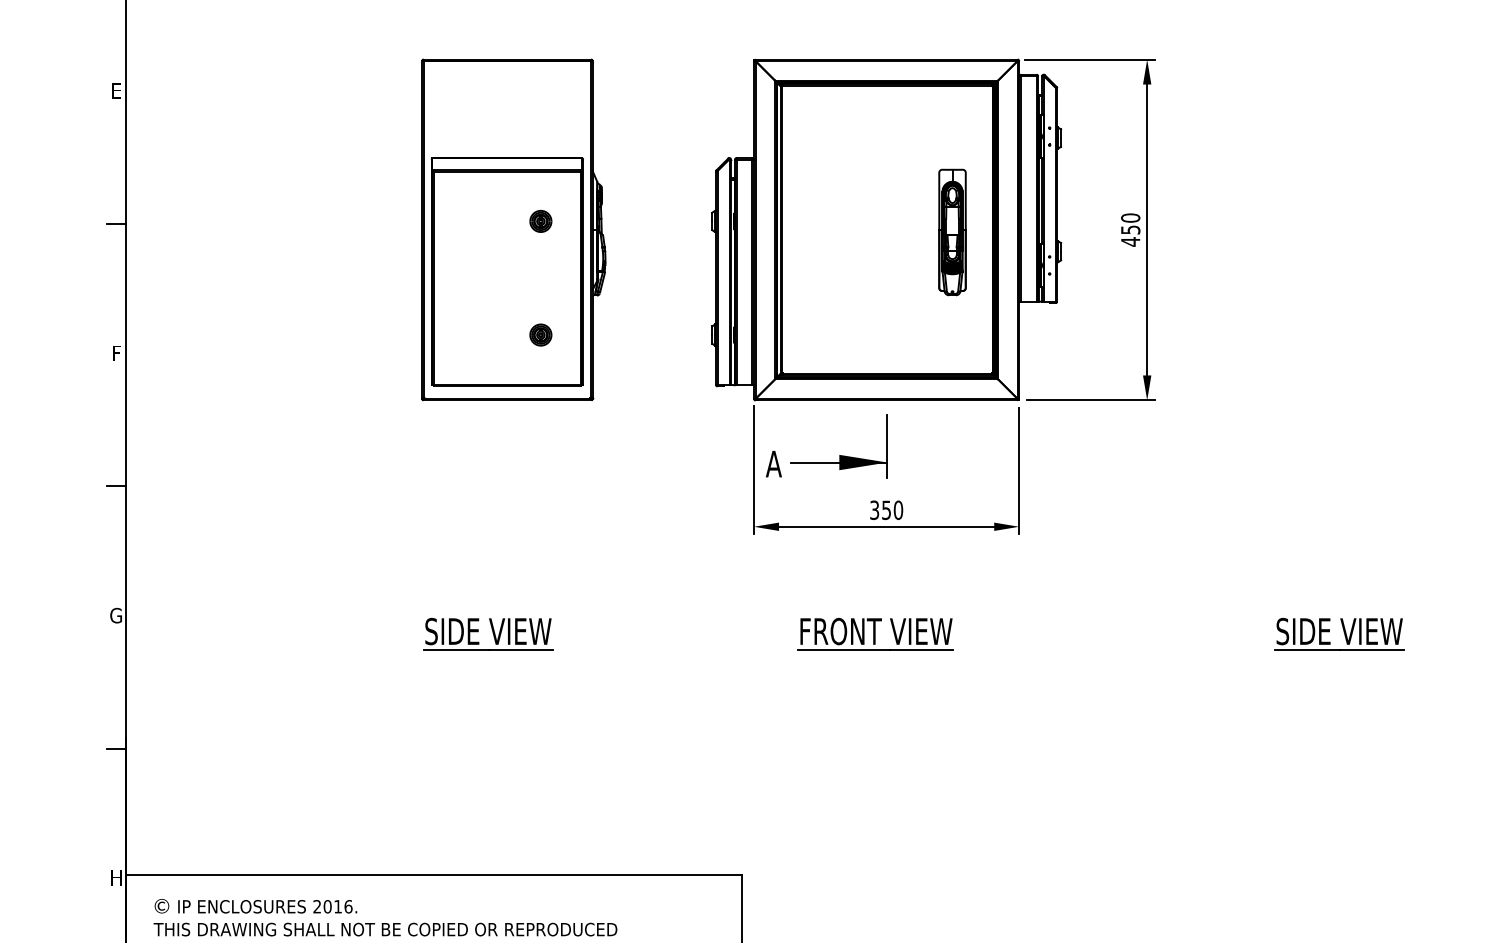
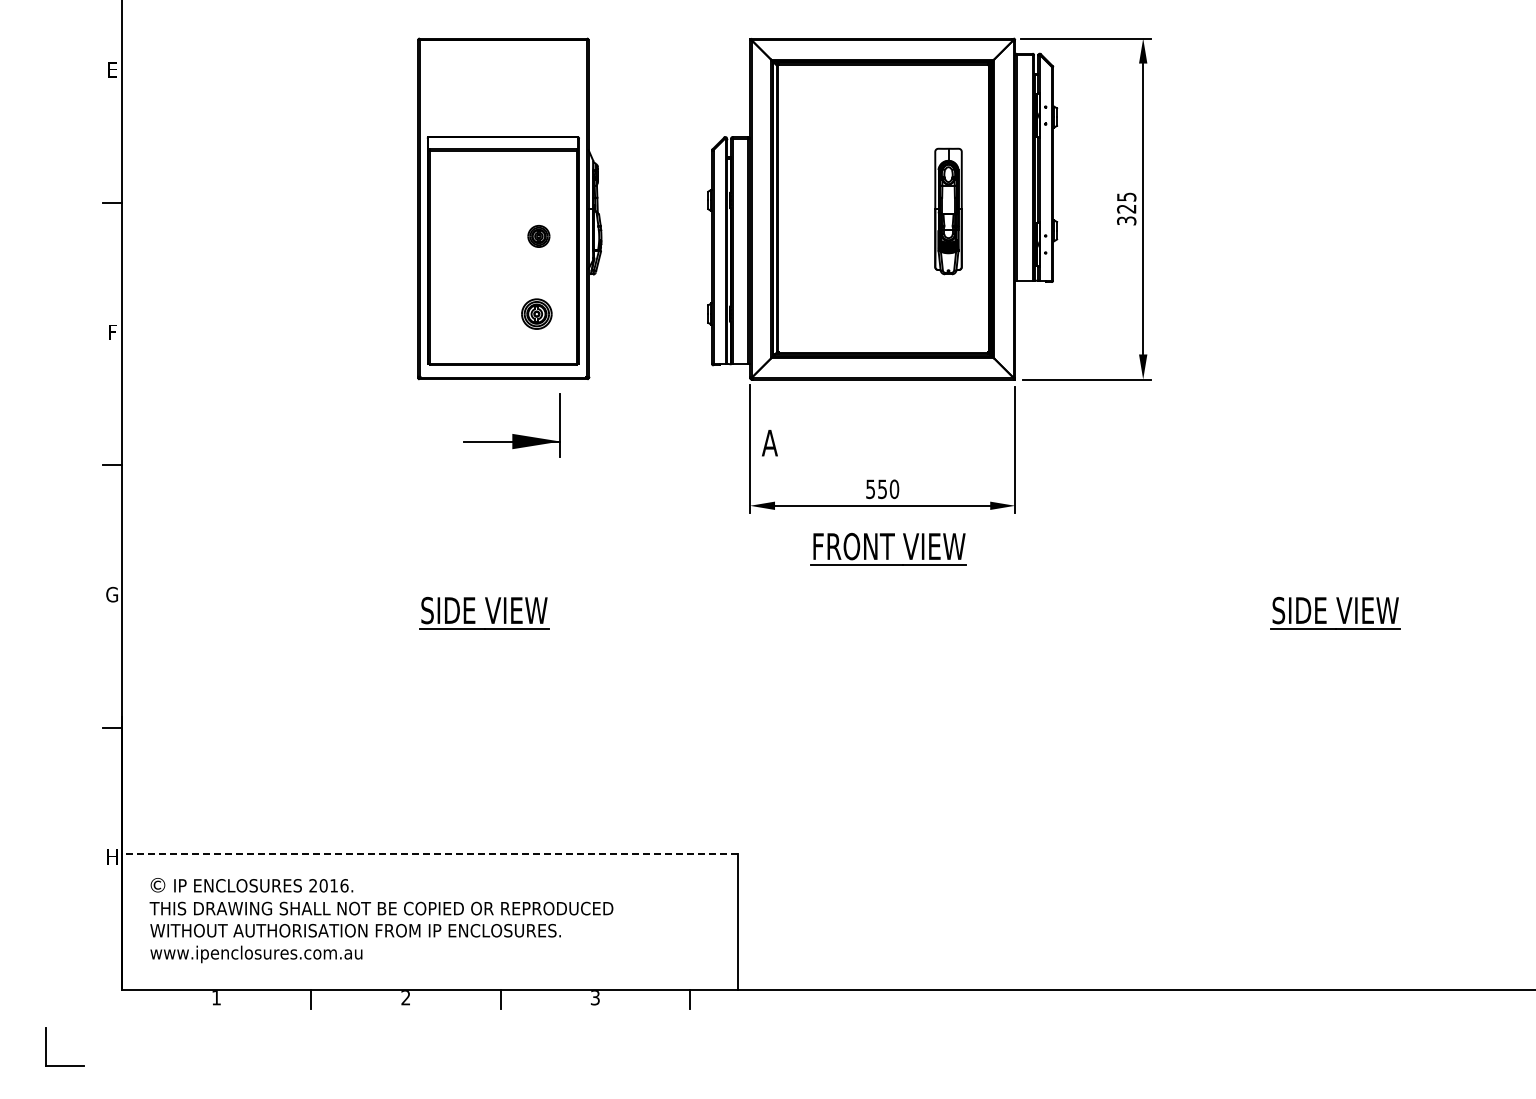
part: (540, 221) -> (538, 236), moved
text: (1130, 229) -> (1126, 208), 450 -> 325
part: (540, 334) -> (536, 313), size x1.4
part: (839, 455) -> (512, 434), moved
text: (874, 509) -> (870, 488), 350 -> 550
part: (875, 634) -> (888, 549), moved
line: (433, 874) -> (429, 853), solid -> dashed

